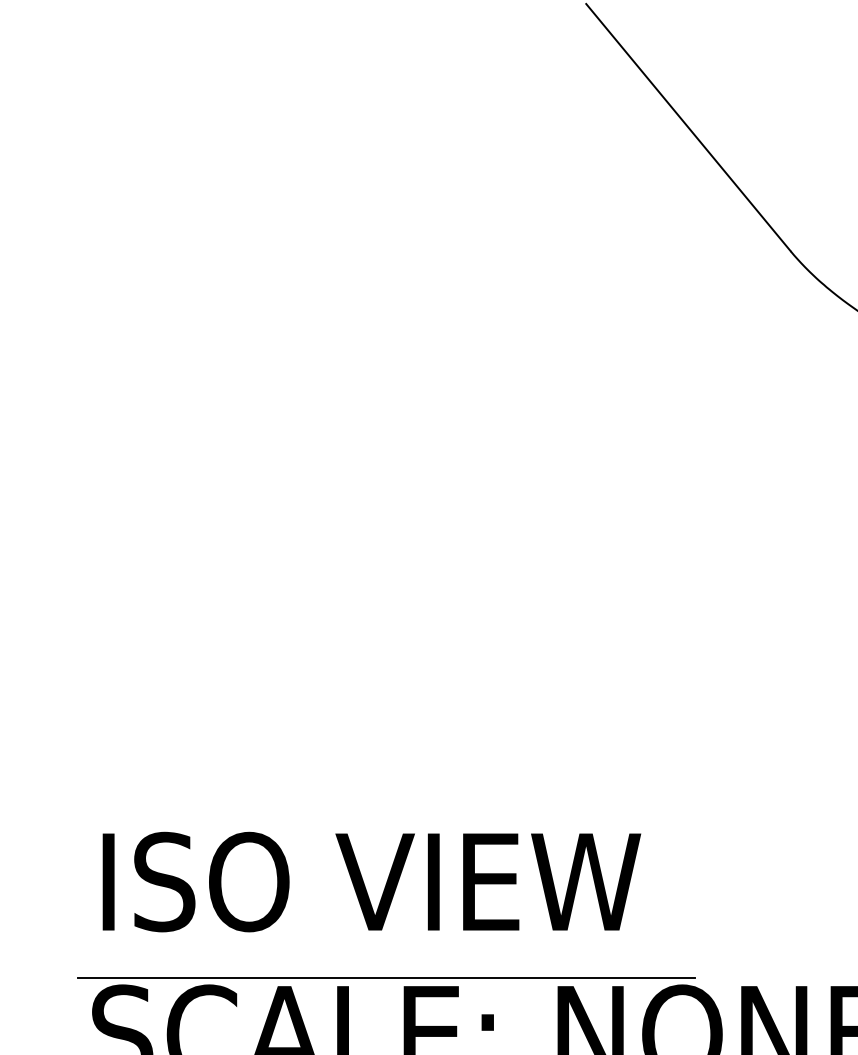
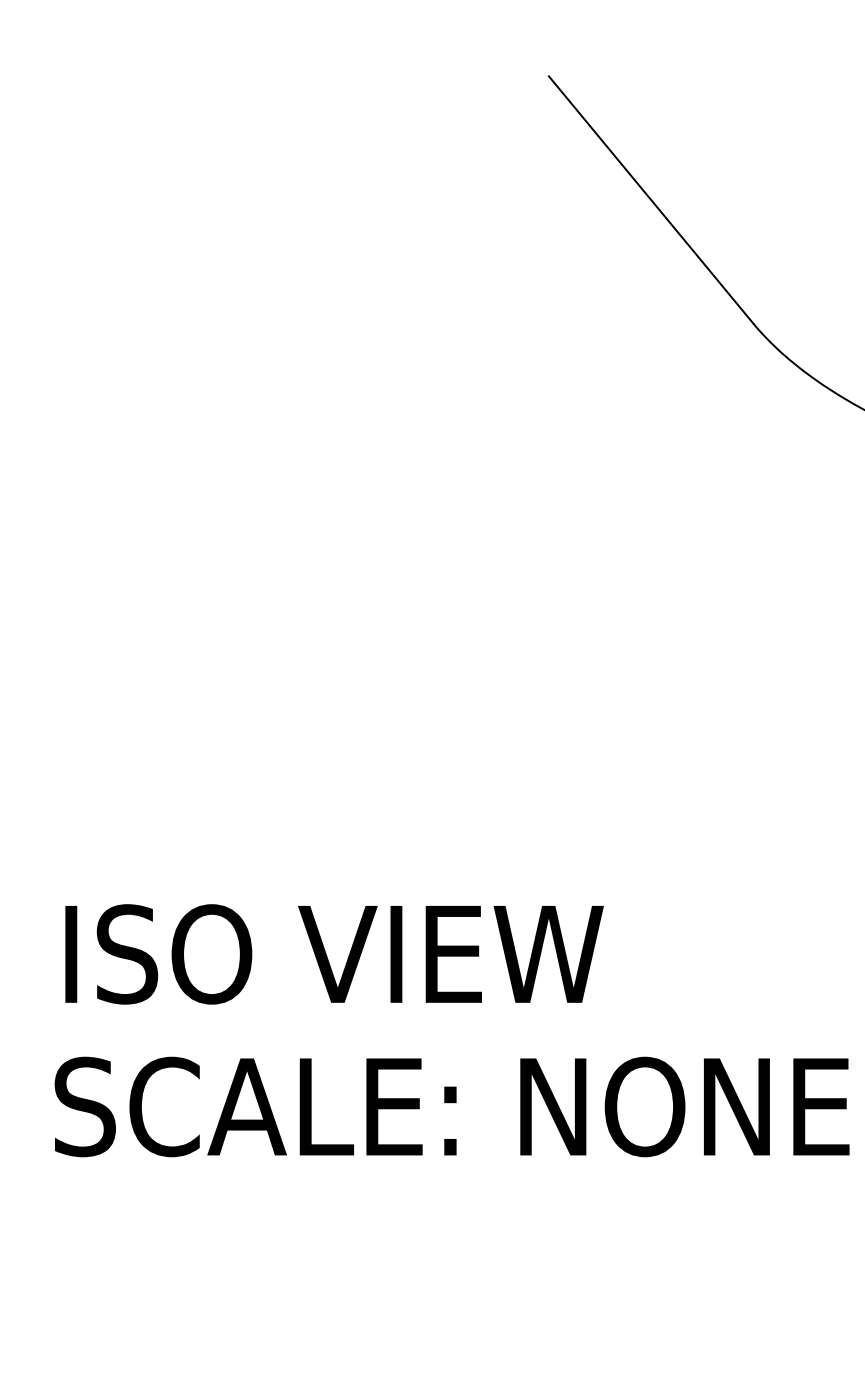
line: (385, 978) -> (348, 1050), removed

